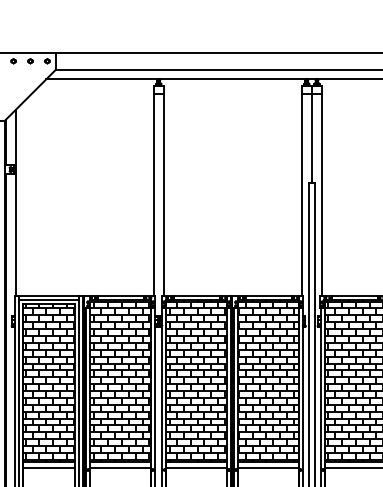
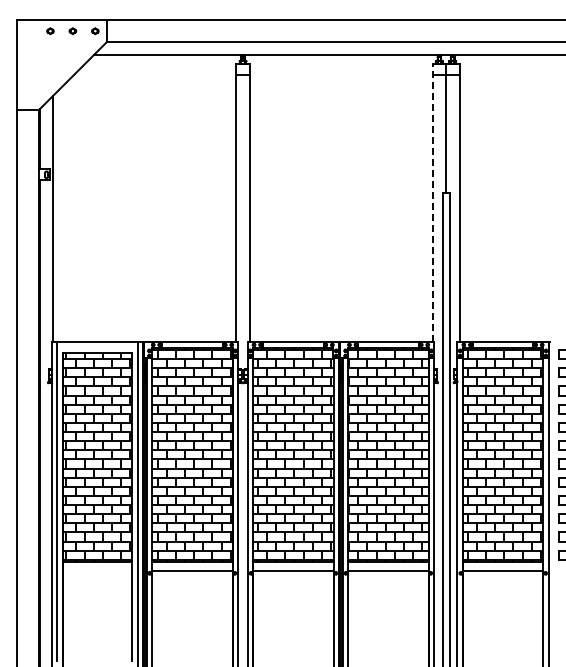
line: (301, 190) -> (432, 202), solid -> dashed
line: (49, 299) -> (97, 347), removed
line: (49, 468) -> (97, 571), removed

